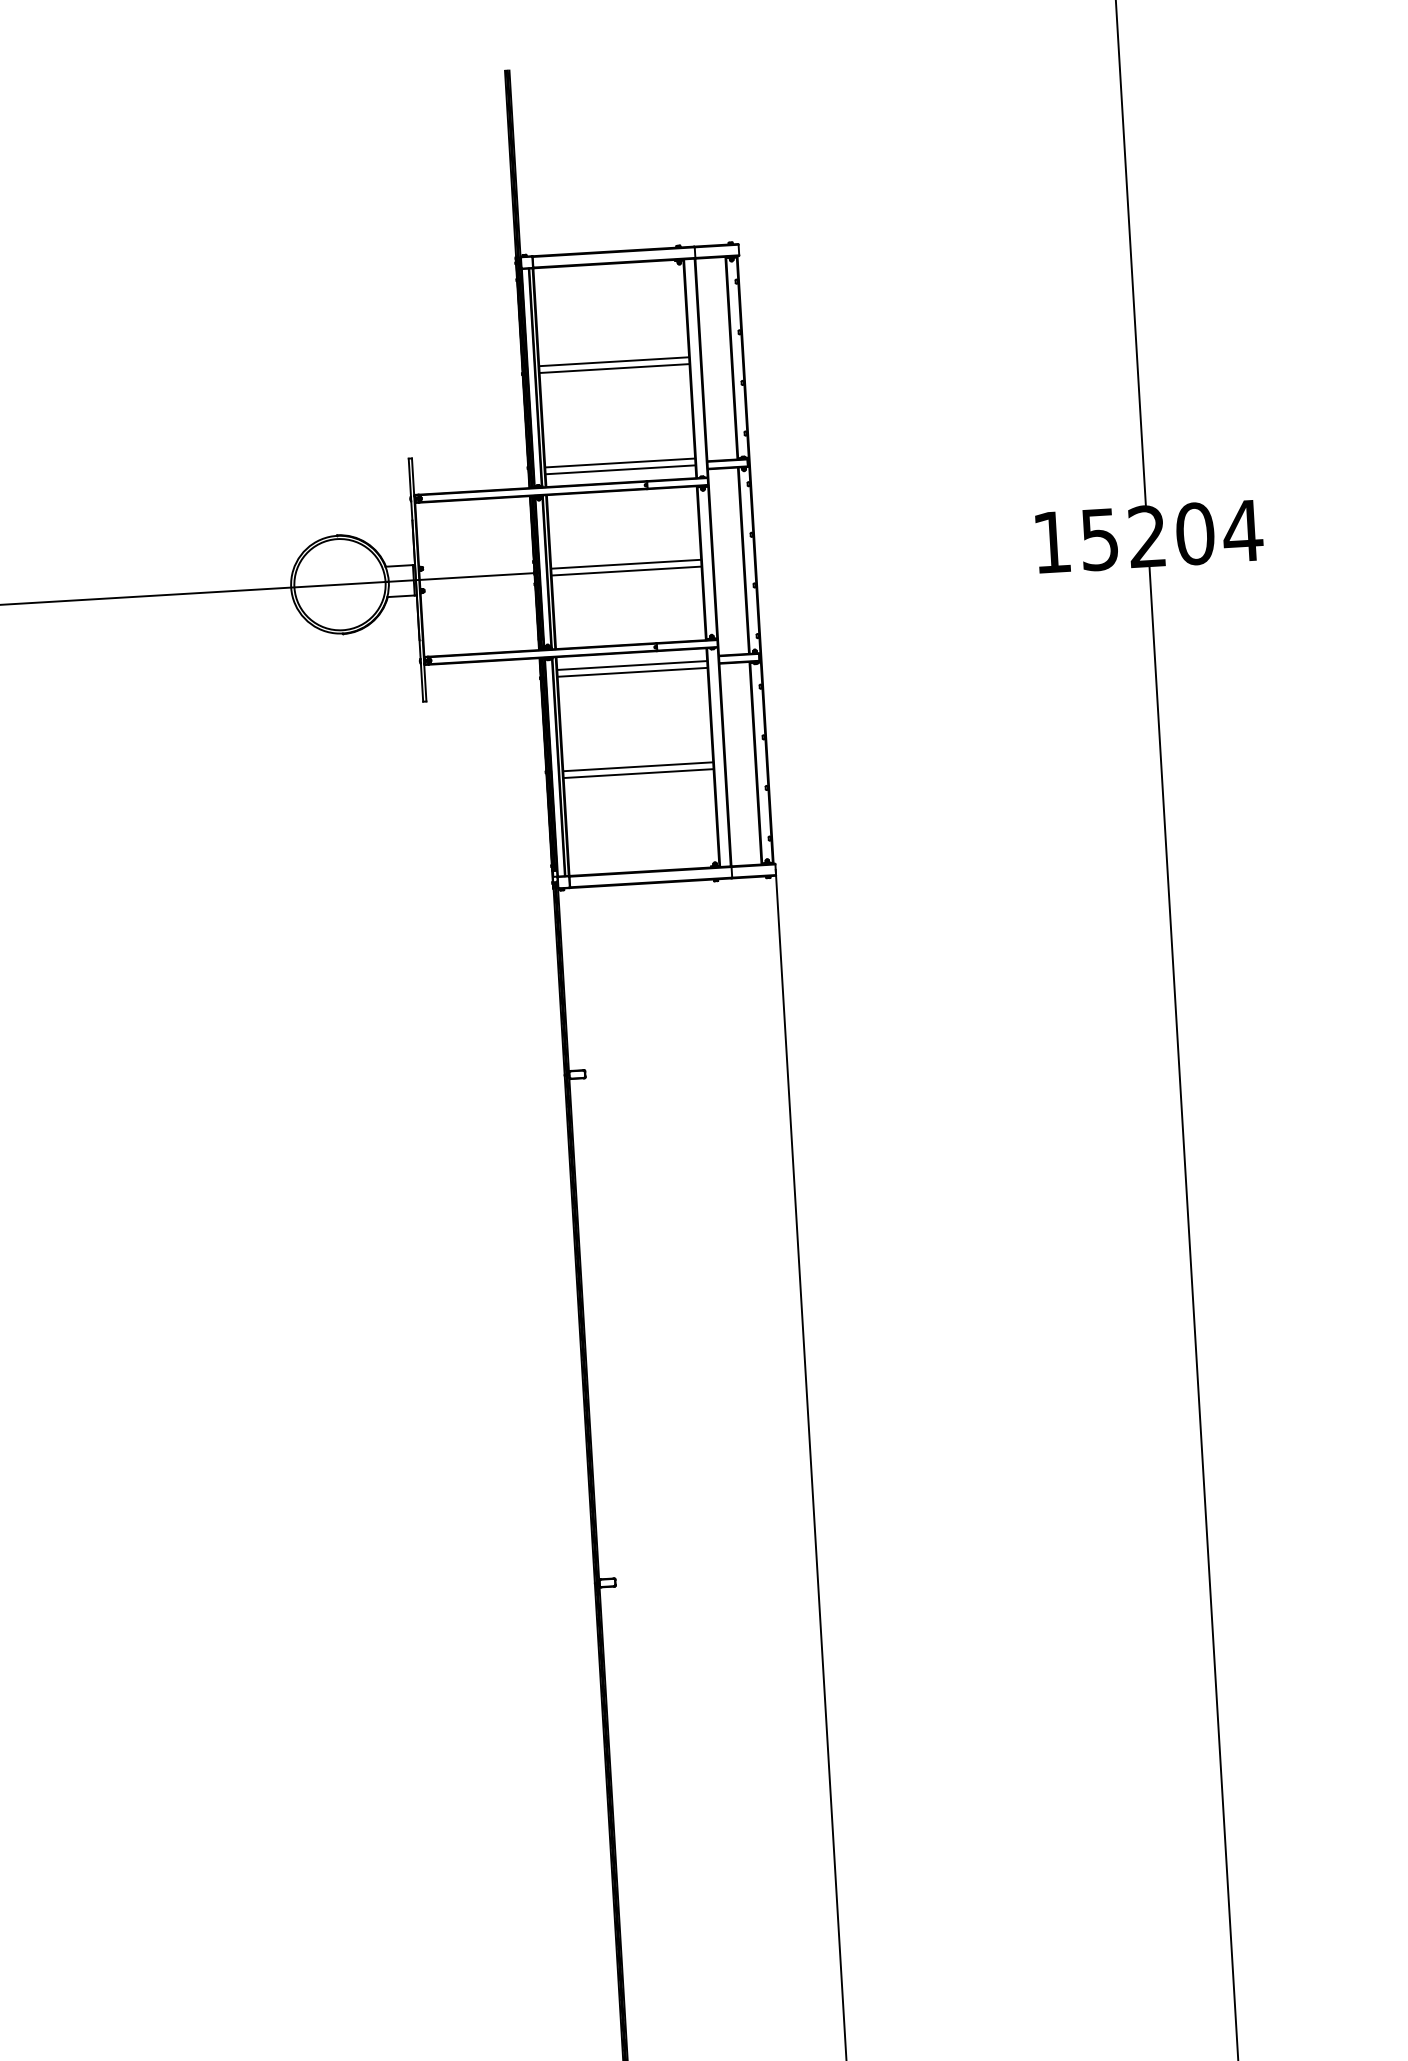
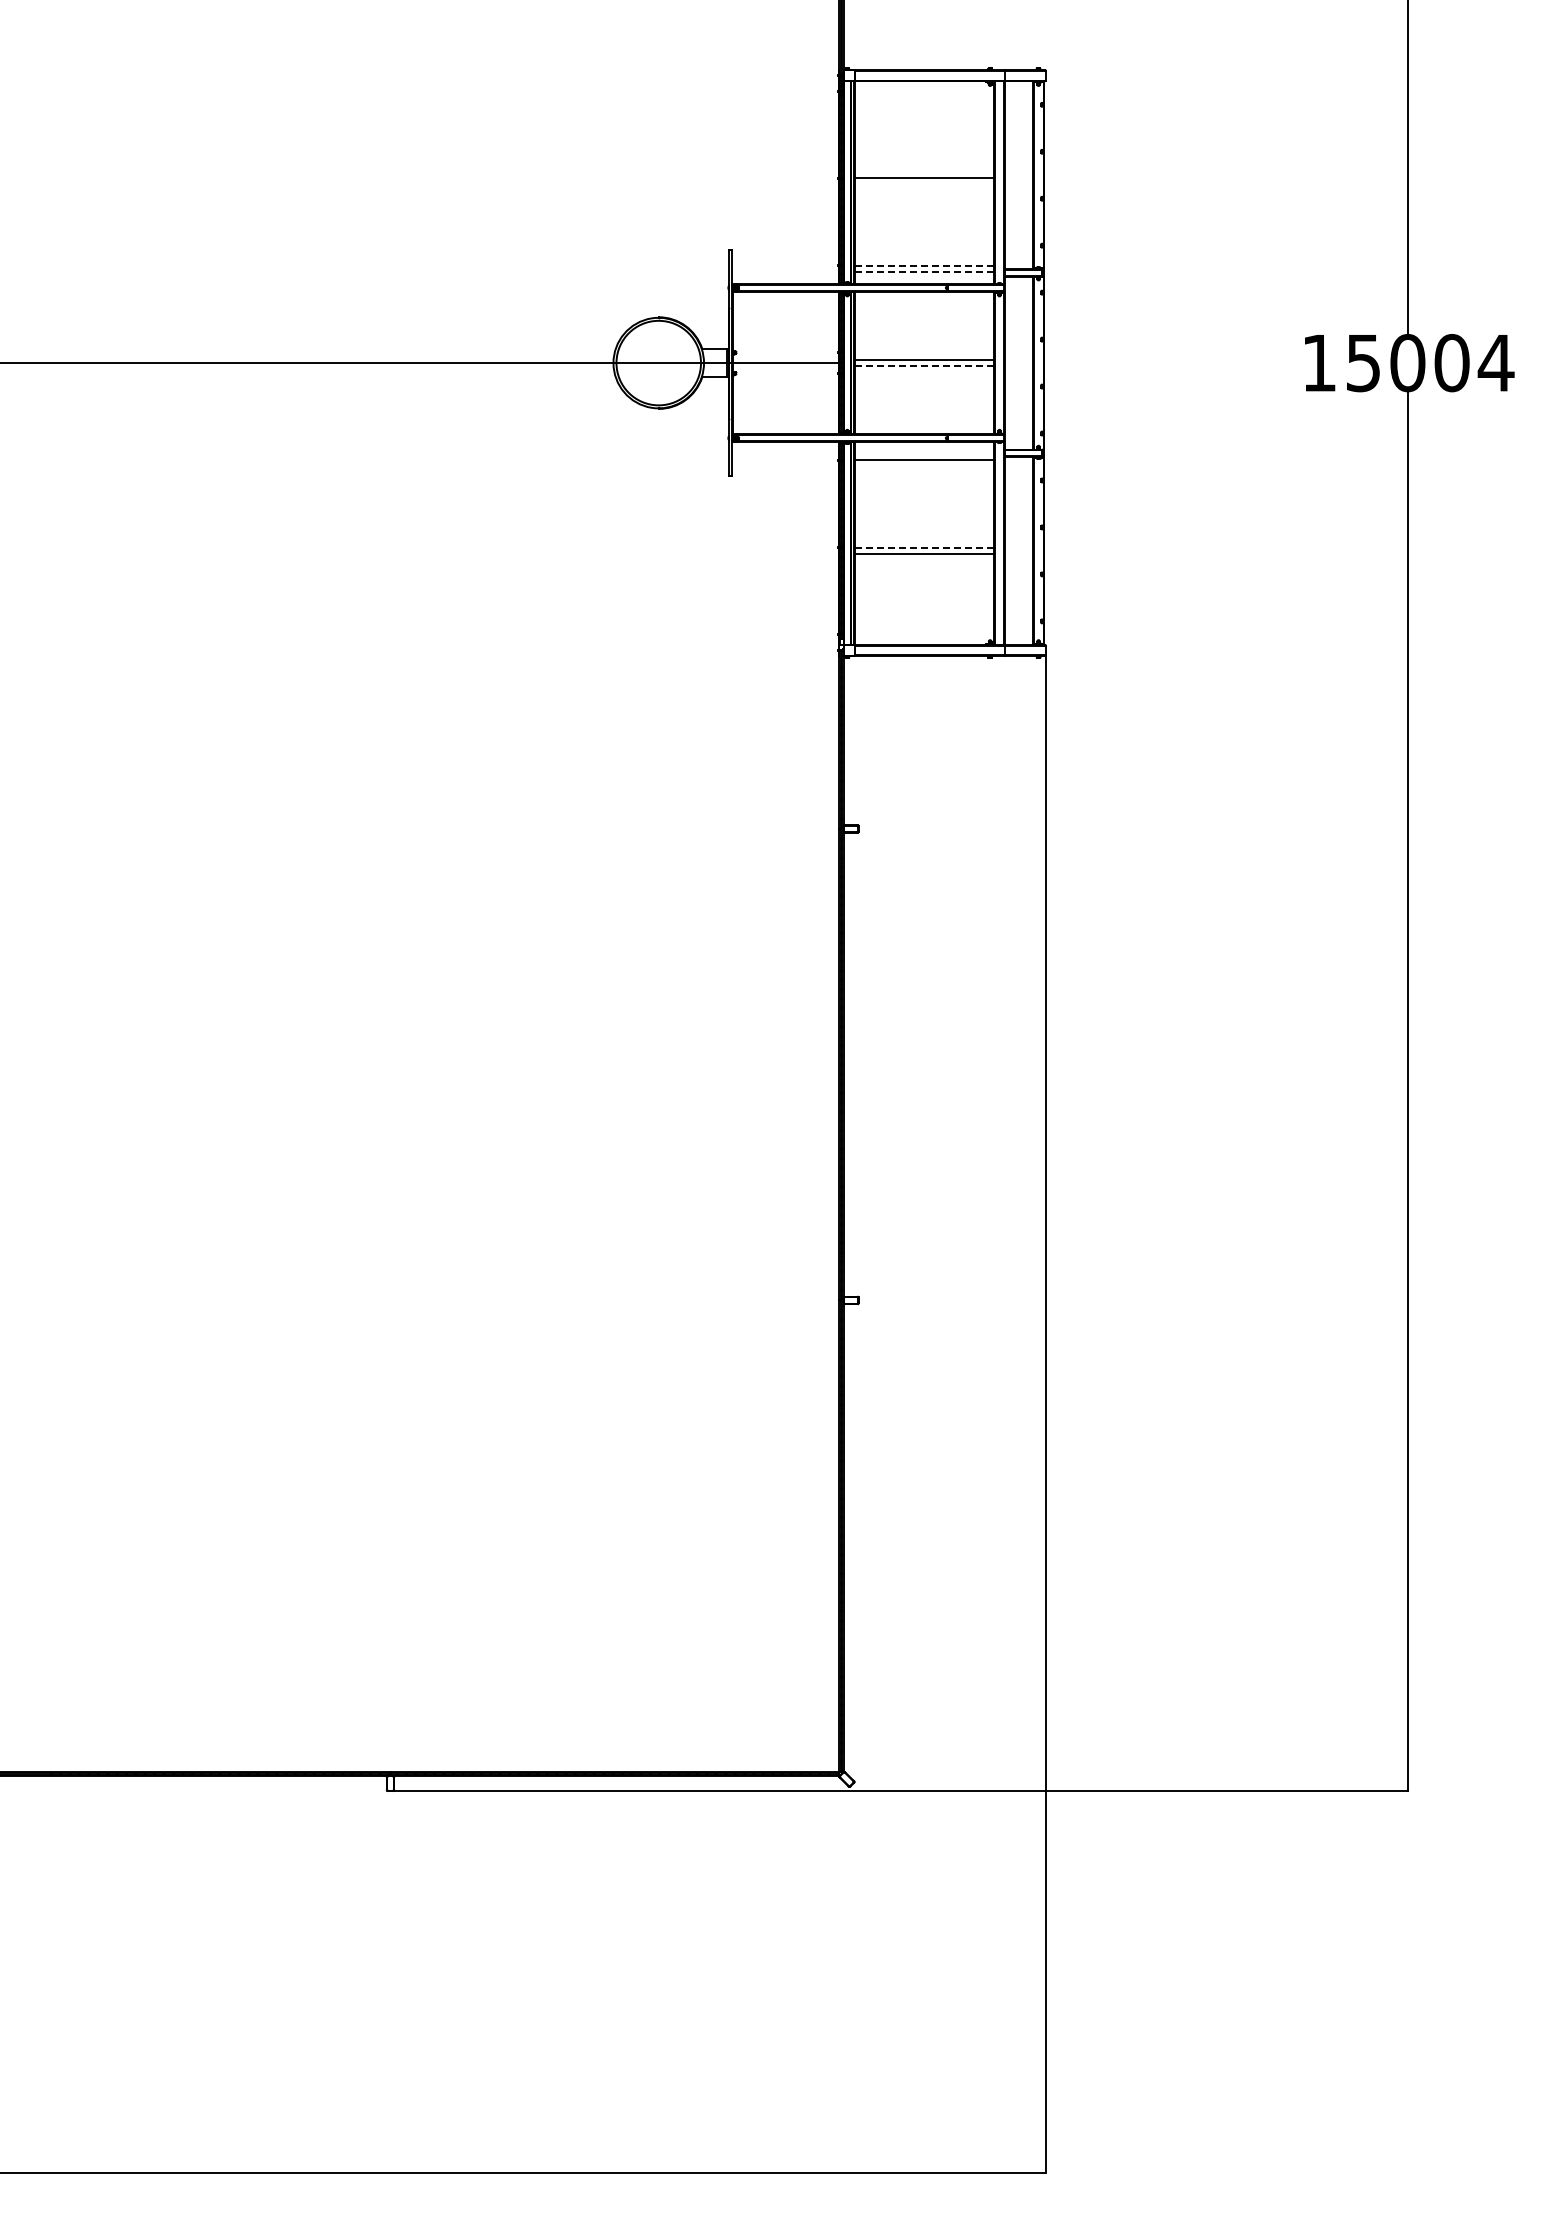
line: (613, 362) -> (923, 172), removed
line: (620, 463) -> (924, 266), solid -> dashed
line: (620, 469) -> (924, 272), solid -> dashed
text: (1147, 537) -> (1407, 363), 15204 -> 15004
line: (626, 571) -> (924, 366), solid -> dashed
line: (631, 665) -> (923, 453), removed
line: (638, 766) -> (924, 547), solid -> dashed

